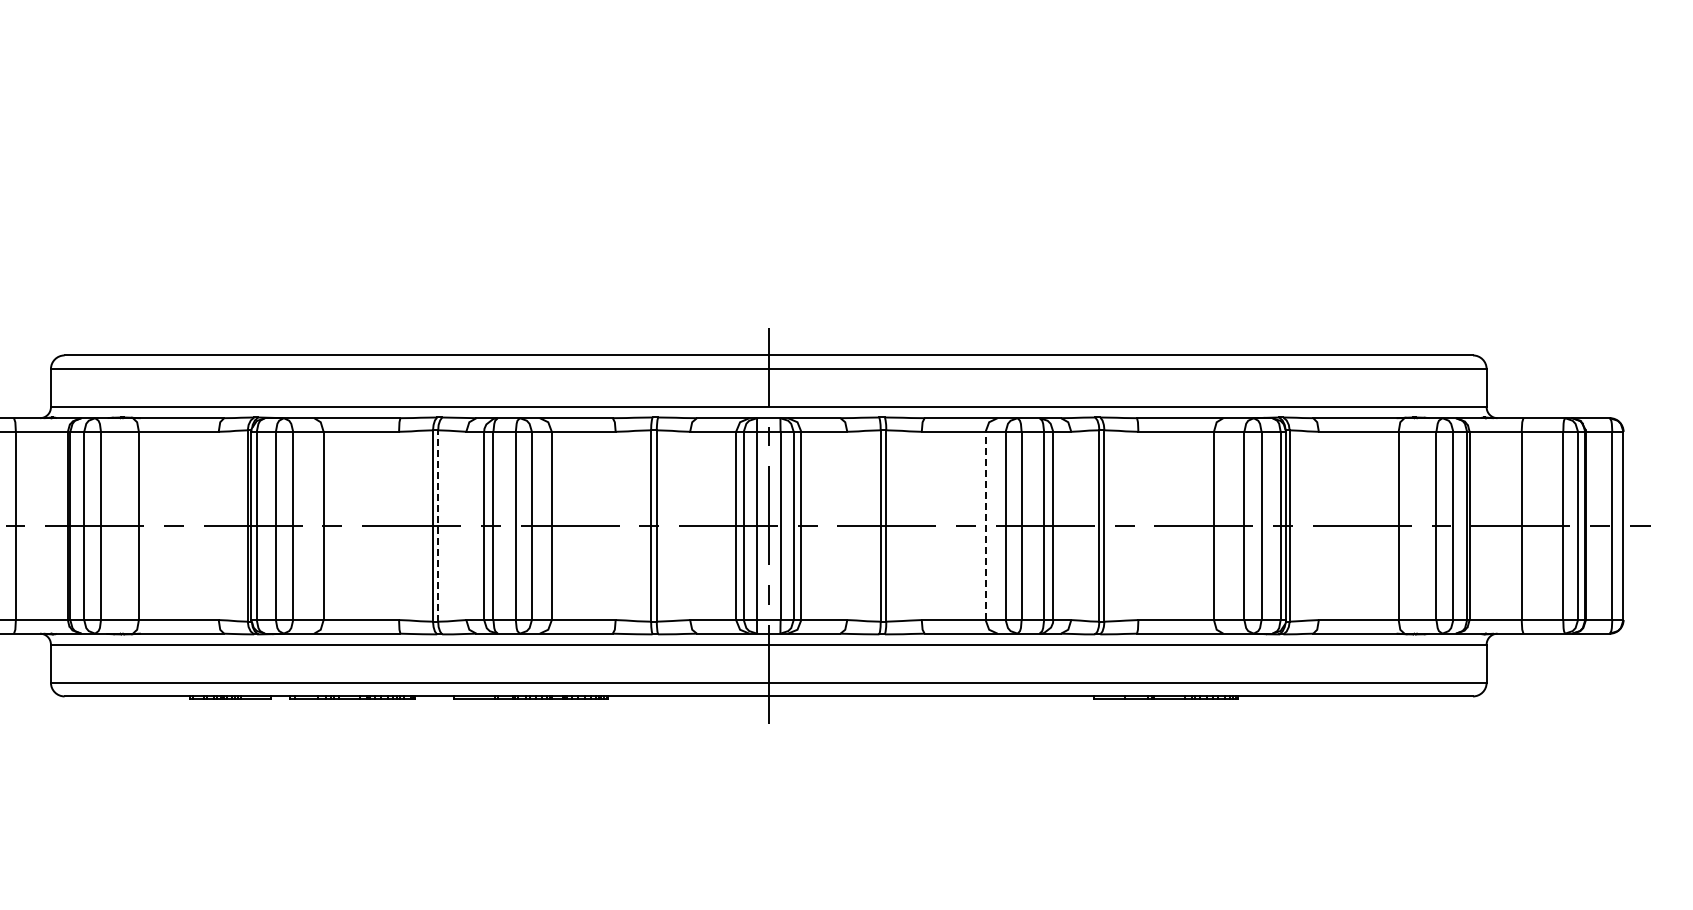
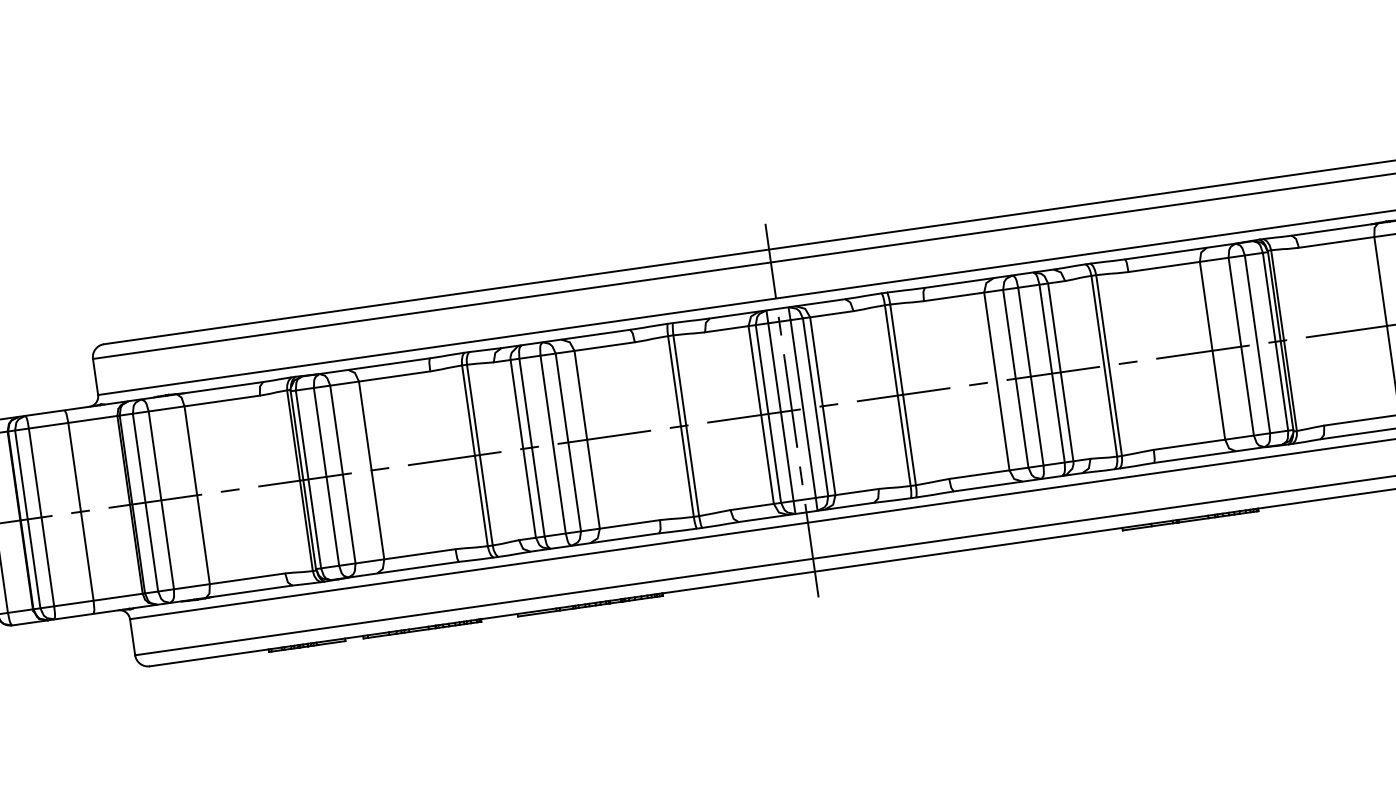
line: (985, 525) -> (996, 381), dashed -> solid
line: (438, 526) -> (480, 455), dashed -> solid

